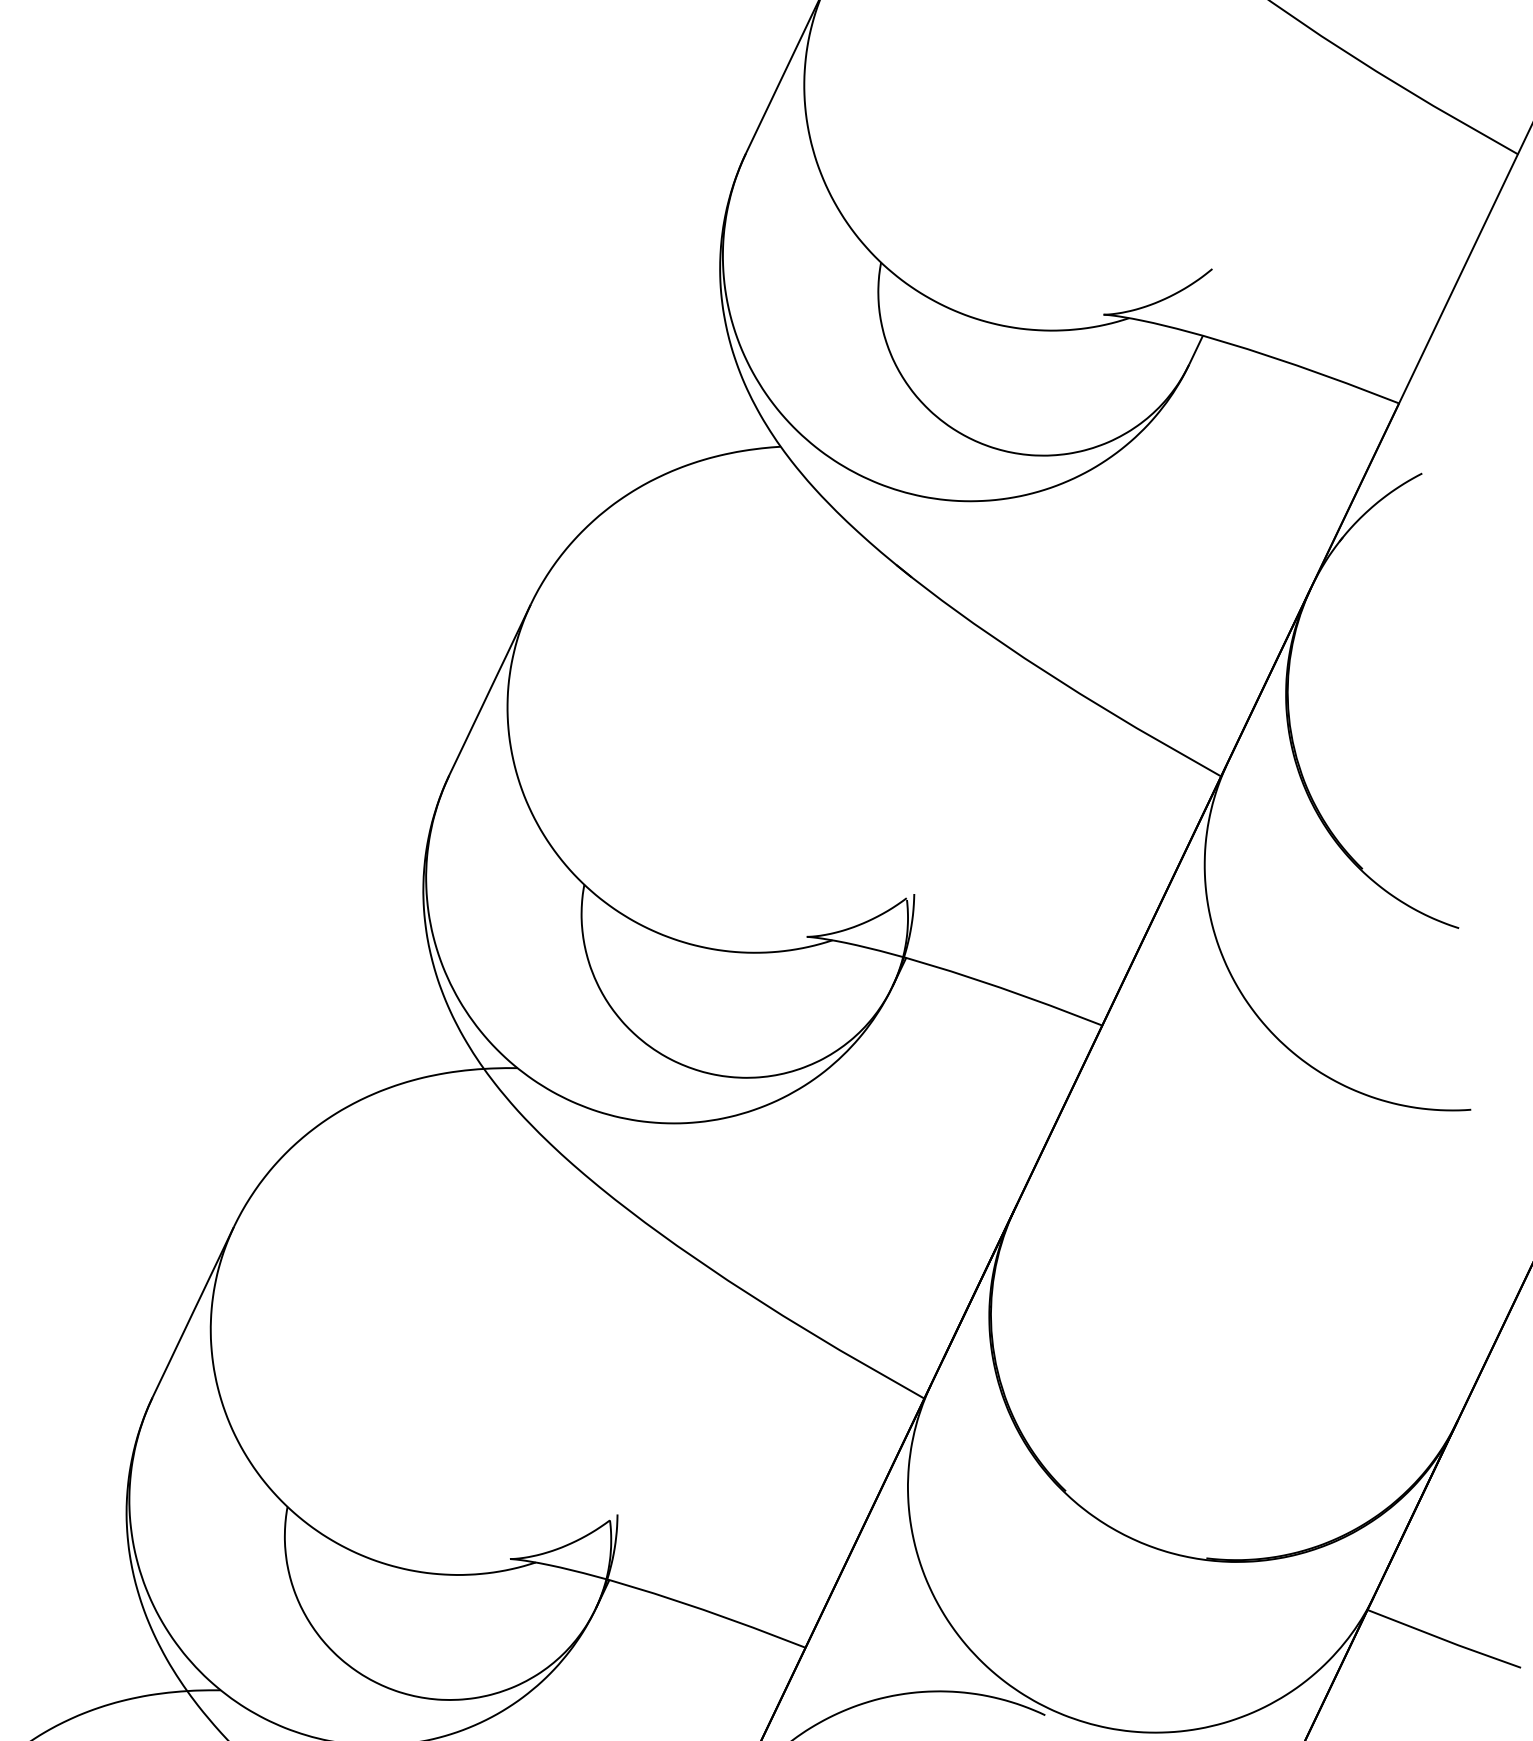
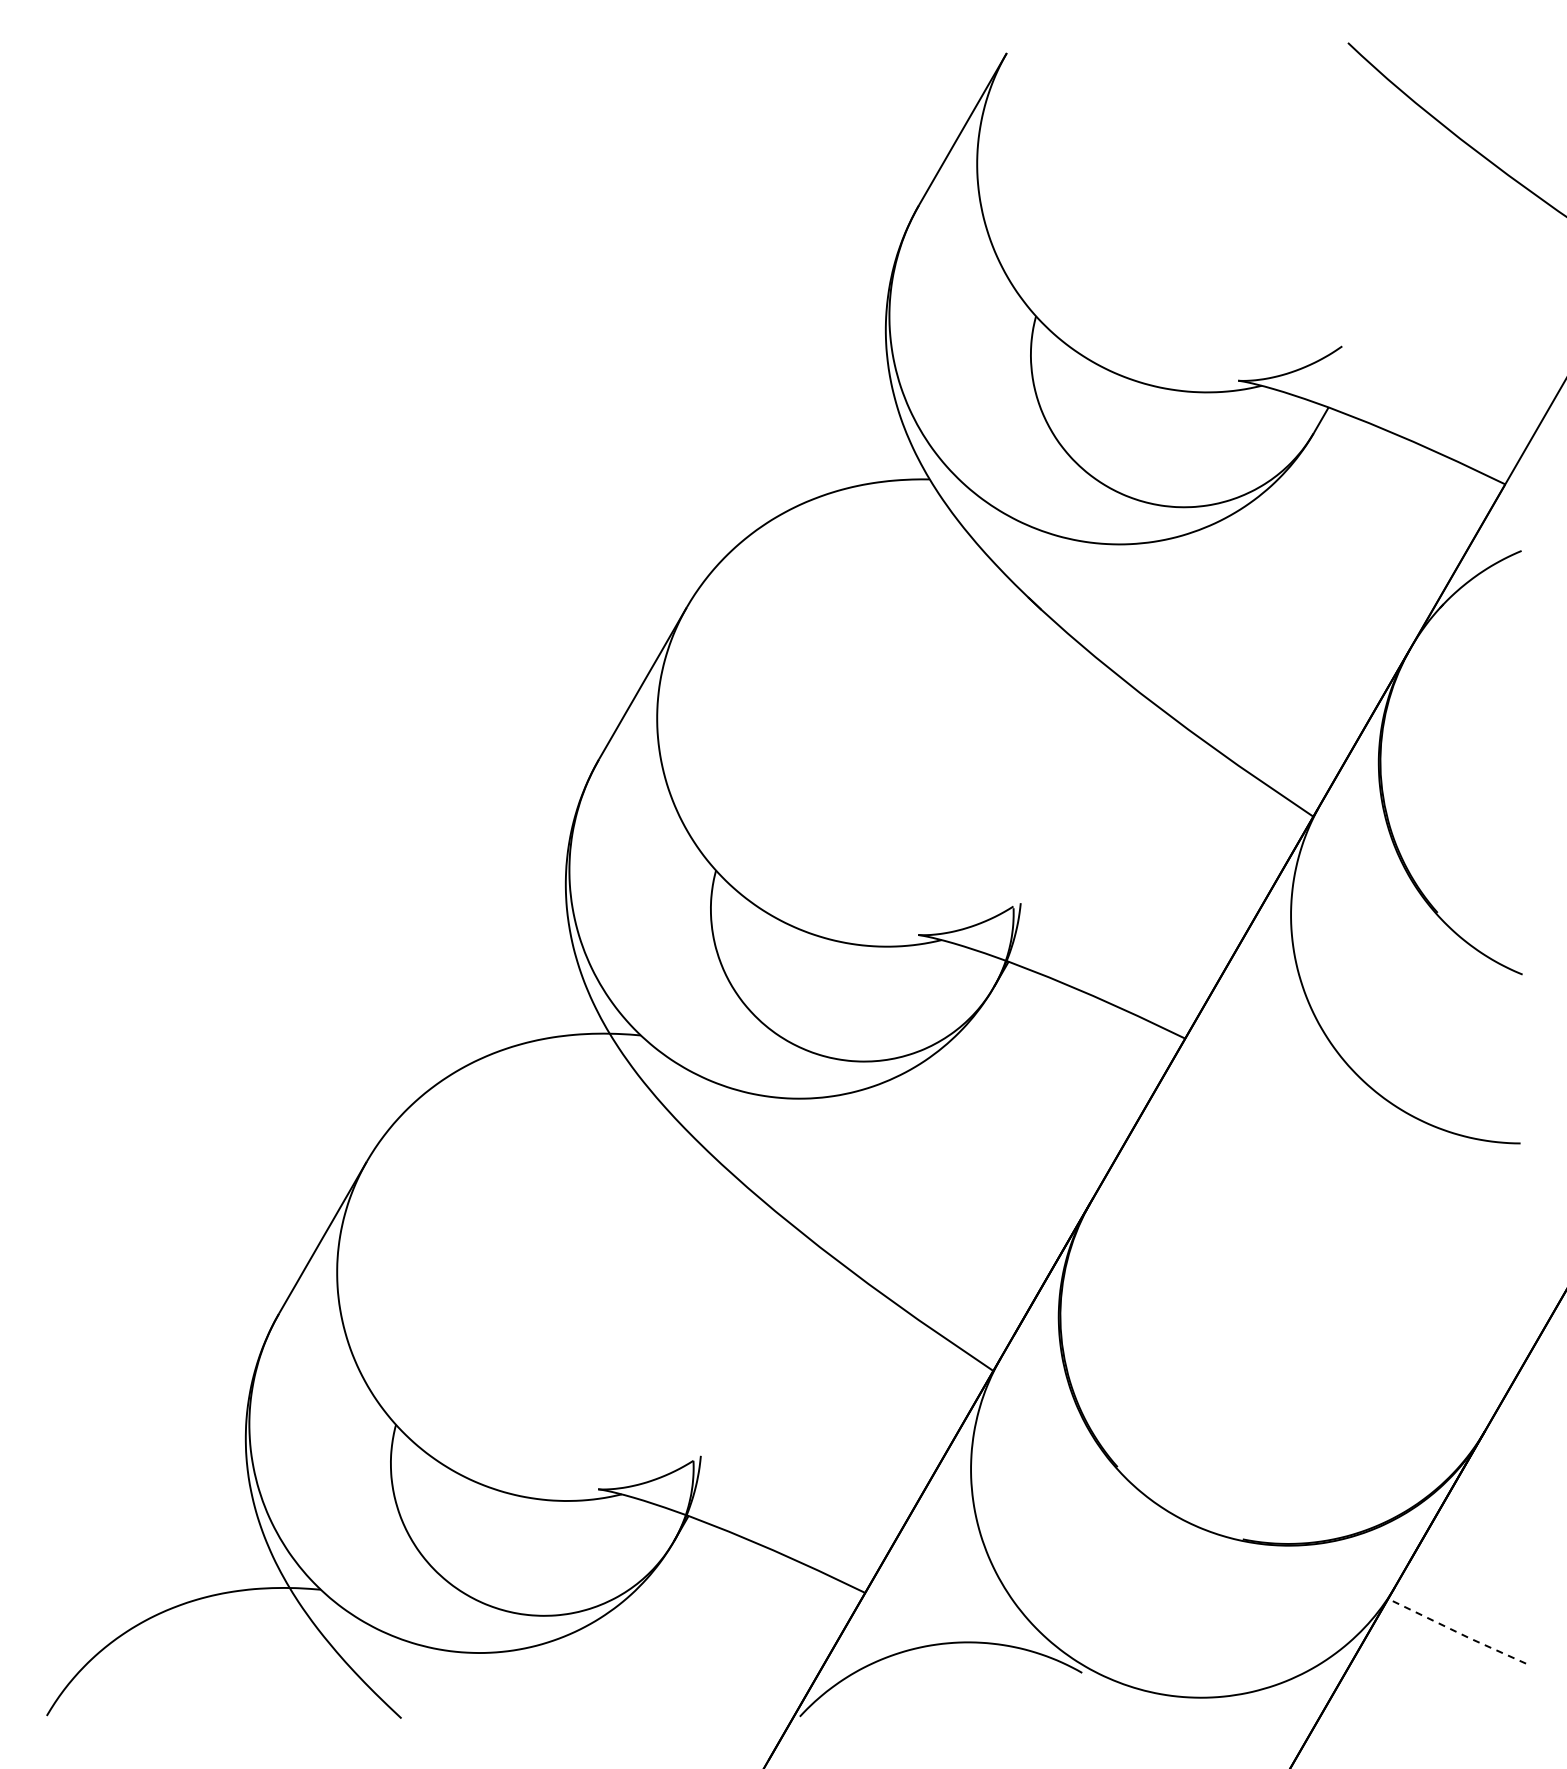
line: (1444, 1640) -> (1457, 1632), solid -> dashed

